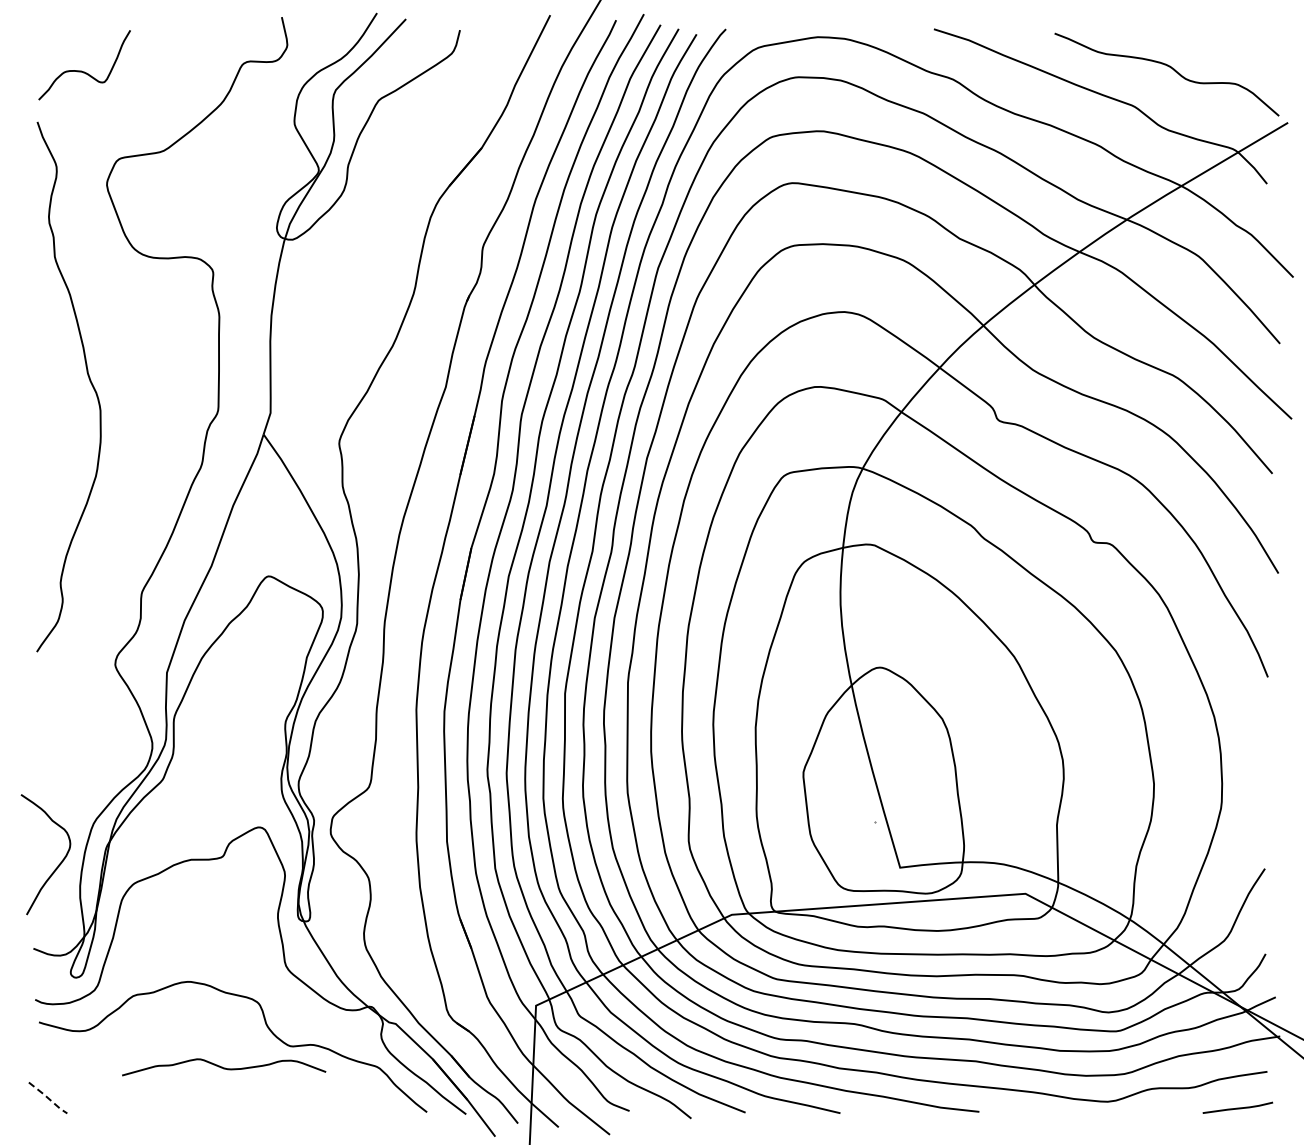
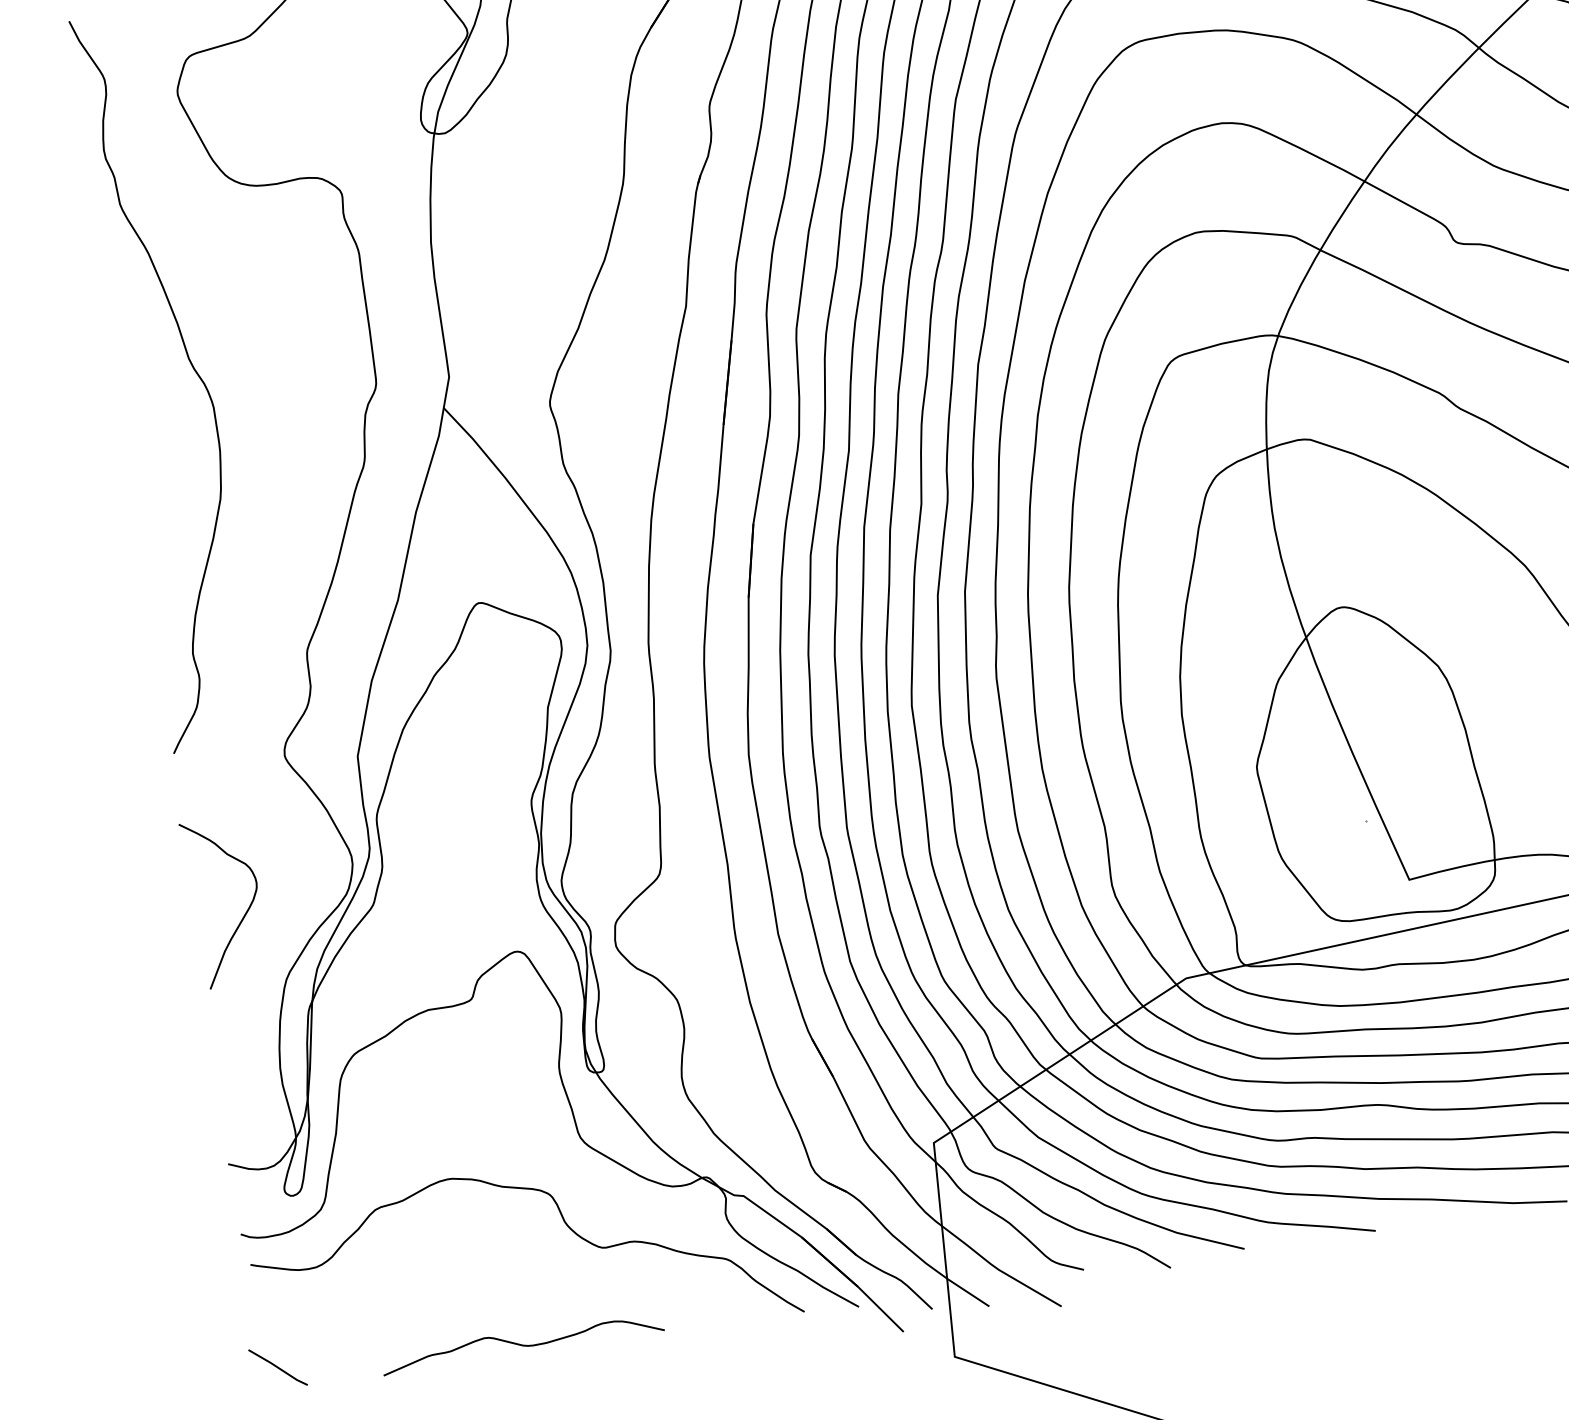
curve: (58, 864) -> (244, 913), moved
curve: (224, 1067) -> (523, 1344), moved
line: (48, 1098) -> (278, 1368), dashed -> solid

